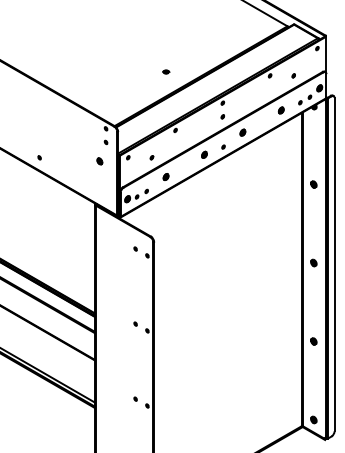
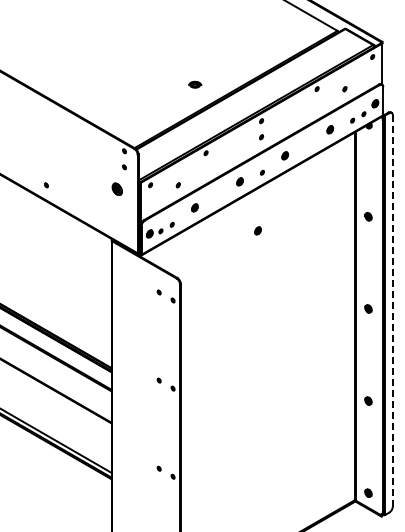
part: (165, 71) -> (194, 84), size x1.6
part: (99, 161) -> (116, 189), size x1.6
part: (219, 196) -> (257, 230), added
line: (334, 264) -> (392, 310), solid -> dashed

